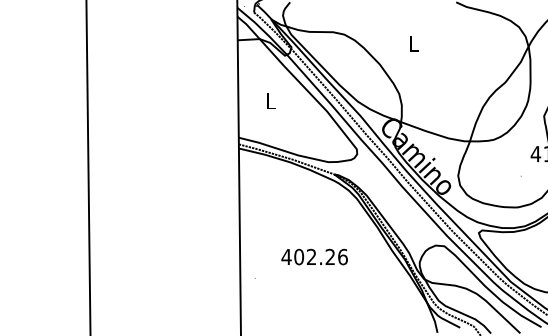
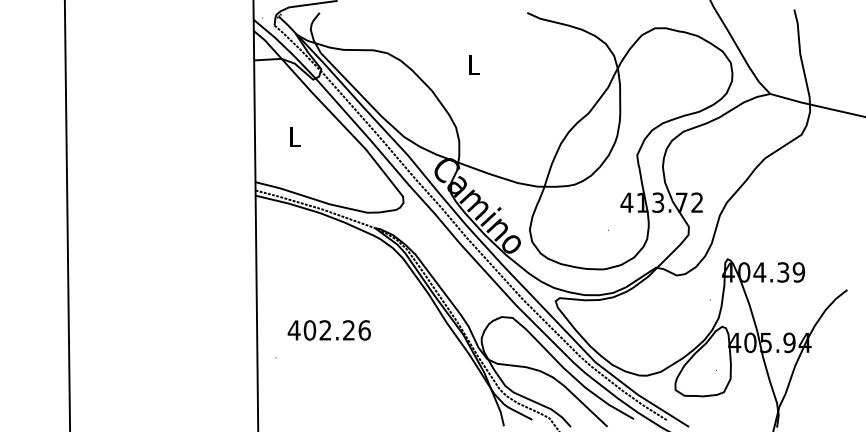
text: (313, 257) -> (328, 330), moved

